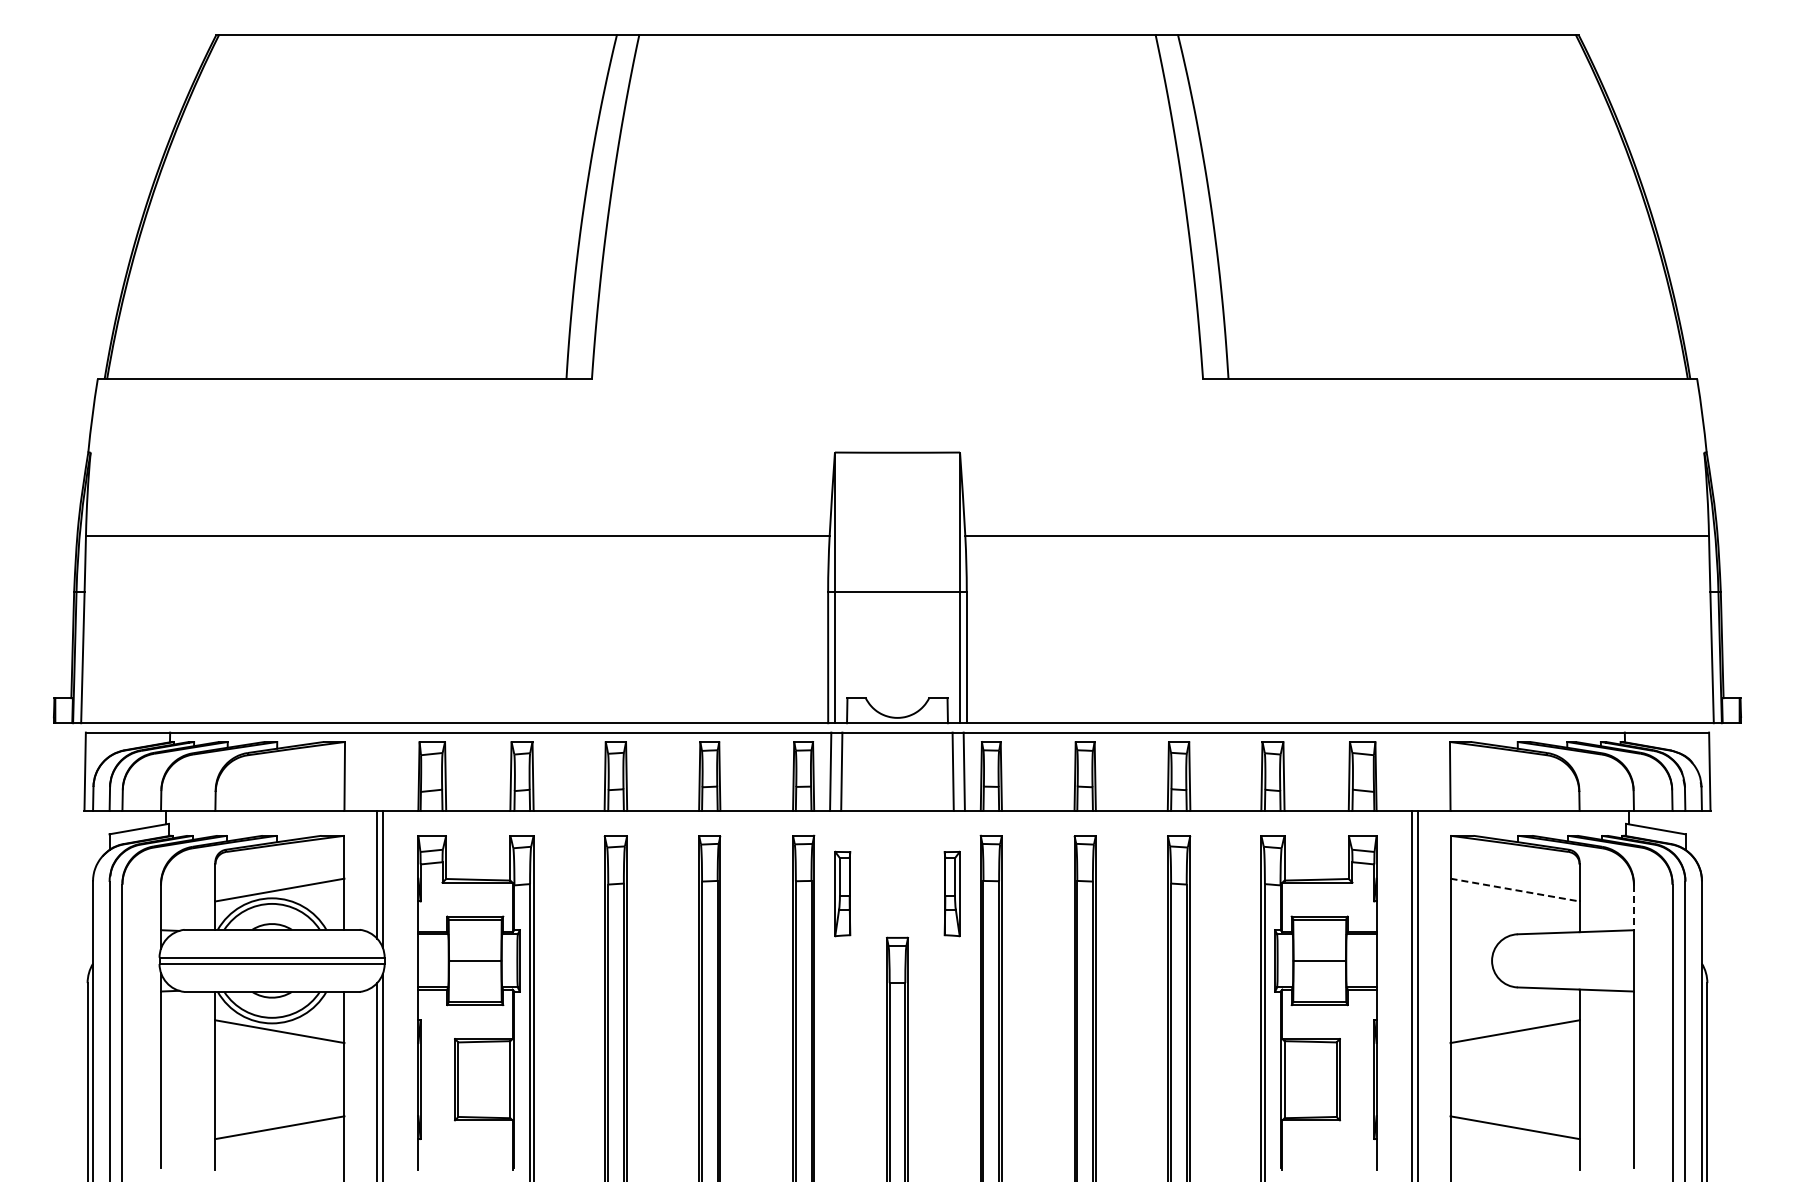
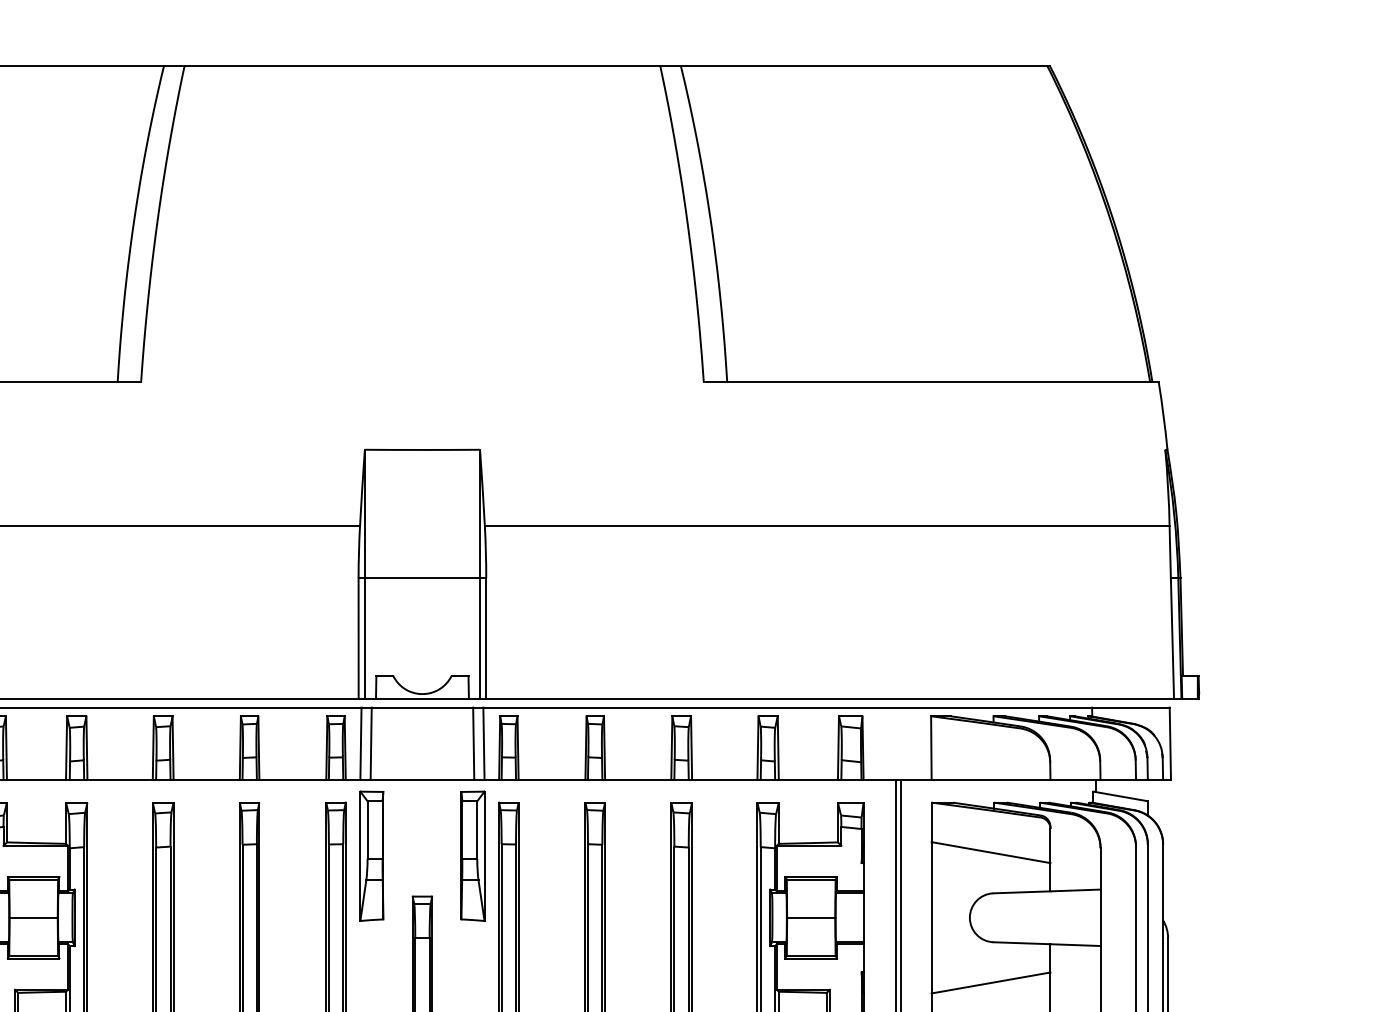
line: (1515, 890) -> (991, 853), dashed -> solid
part: (842, 893) -> (371, 855), size x1.67
part: (951, 893) -> (472, 855), size x1.67
line: (1633, 908) -> (1100, 869), dashed -> solid

